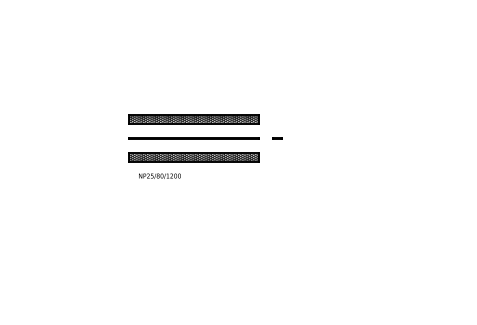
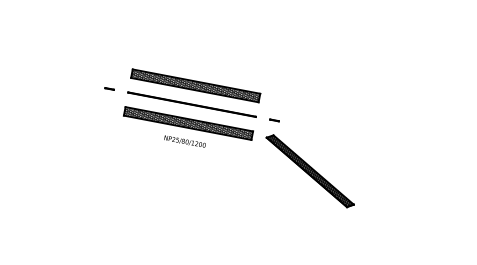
part: (109, 138) -> (109, 88), added
text: (159, 175) -> (184, 141), moved
part: (322, 181) -> (310, 171), added

